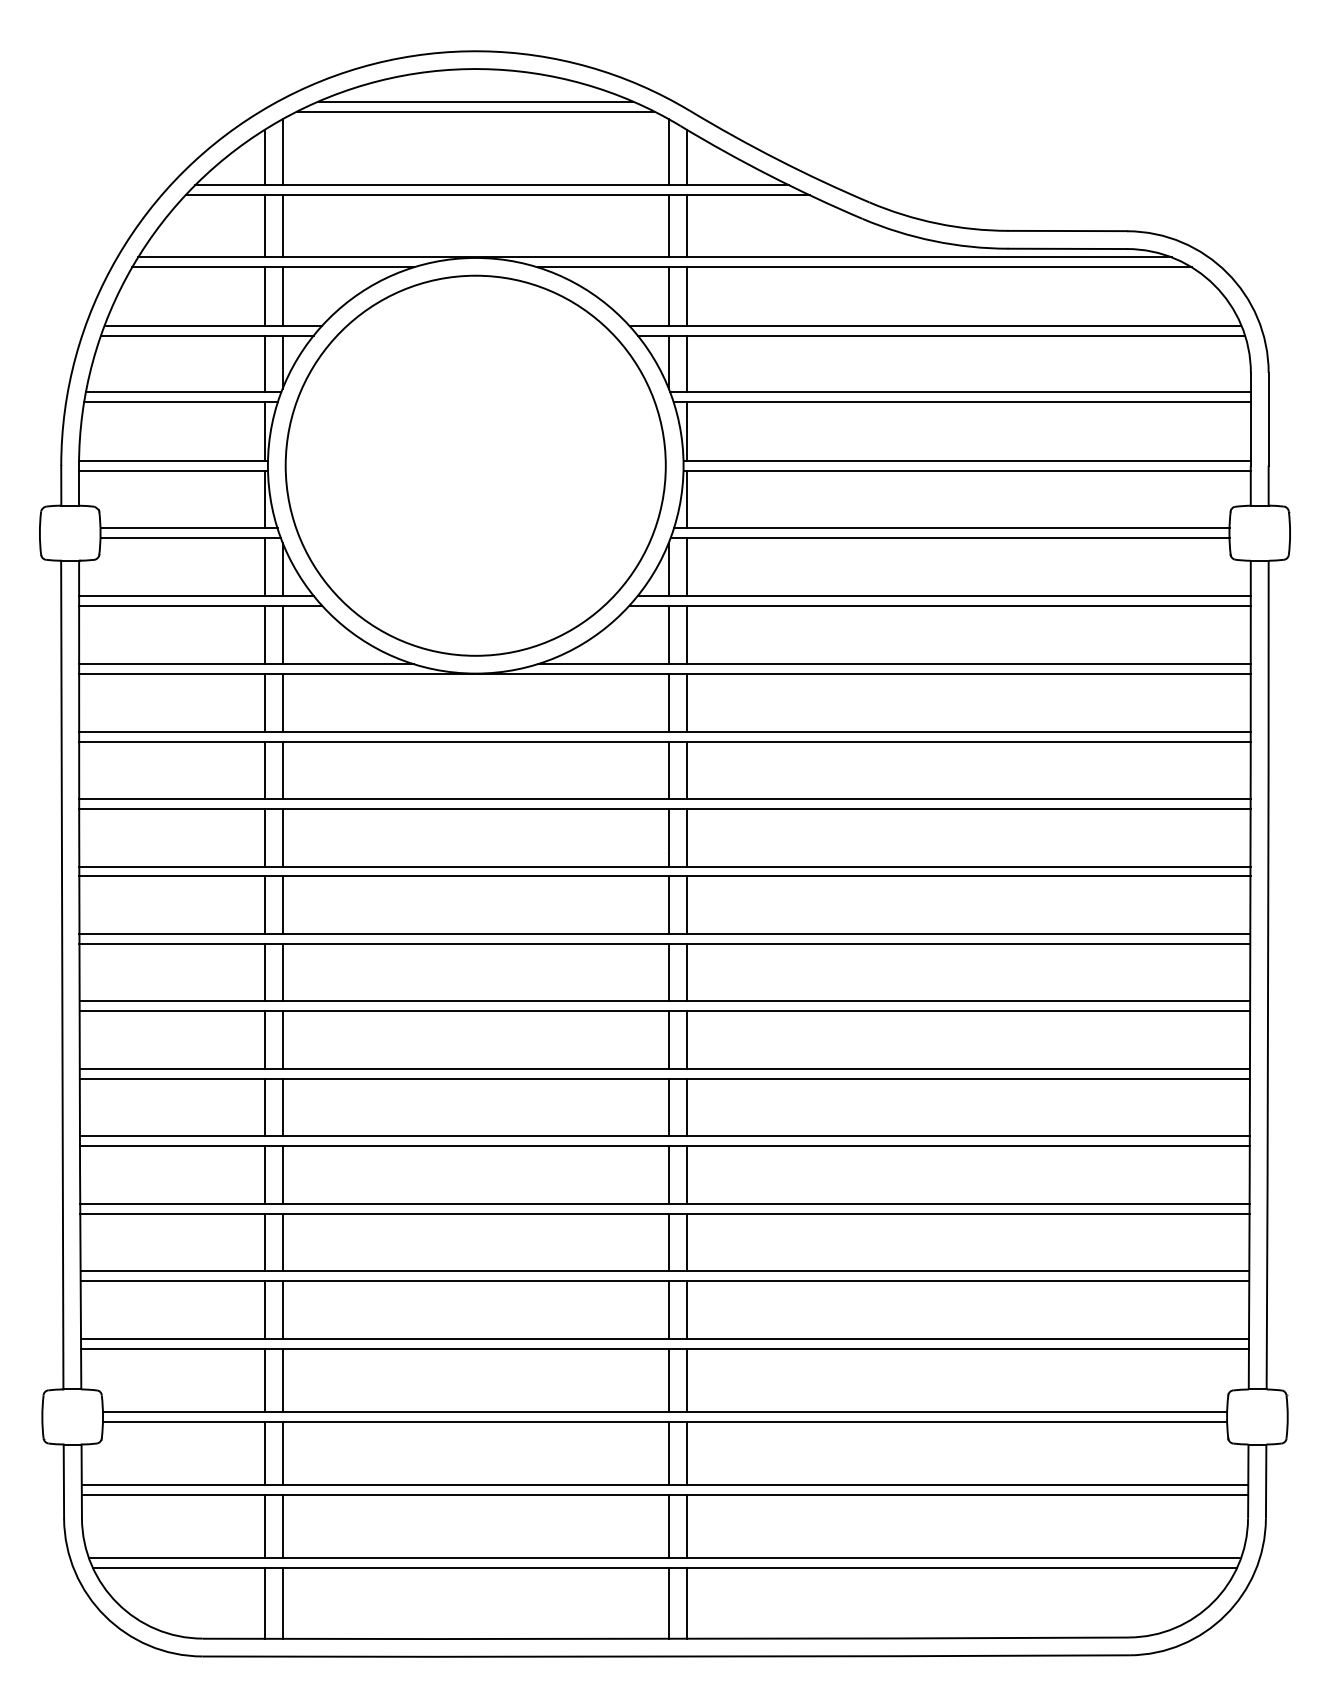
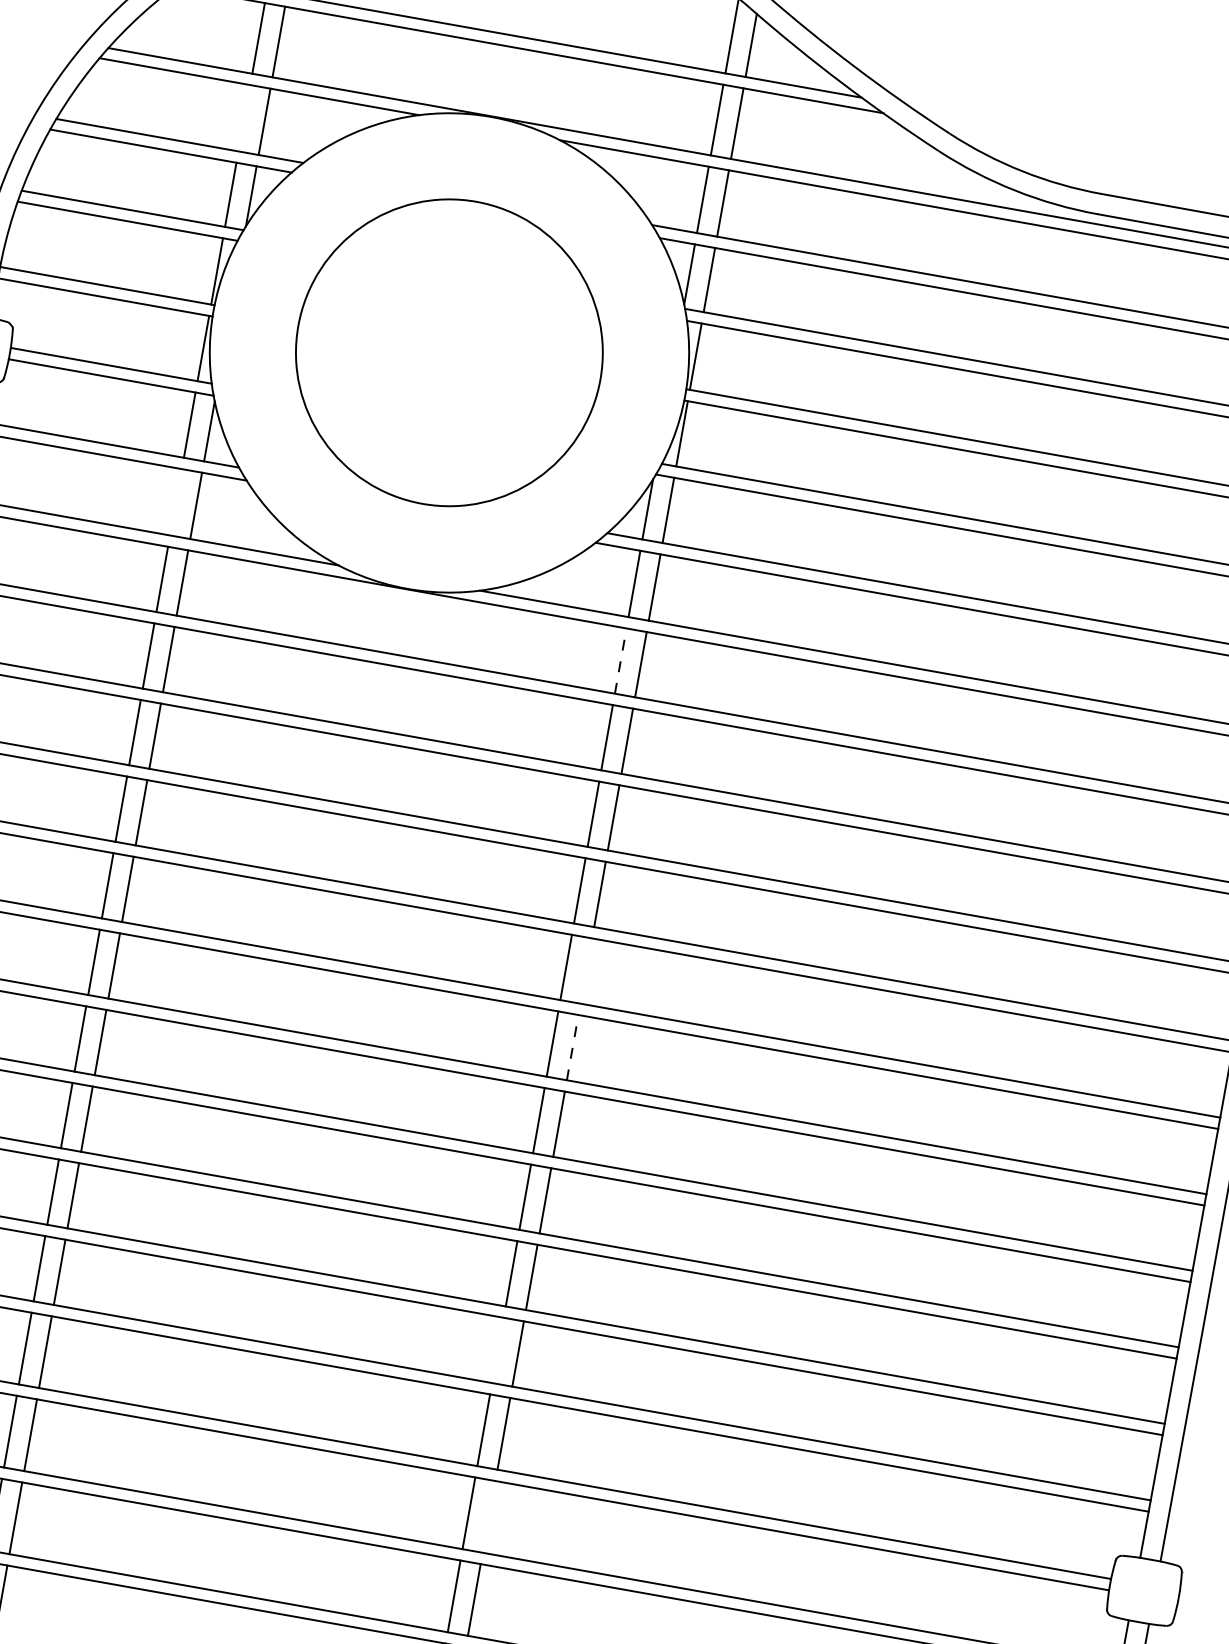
line: (264, 296) -> (243, 118), removed
circle: (475, 465) -> (449, 352), size x0.7
line: (264, 634) -> (175, 501), removed
line: (668, 702) -> (620, 660), solid -> dashed
line: (686, 972) -> (586, 970), removed
line: (686, 1040) -> (572, 1047), solid -> dashed
line: (668, 1309) -> (497, 1349), removed
line: (686, 1453) -> (488, 1516), removed

